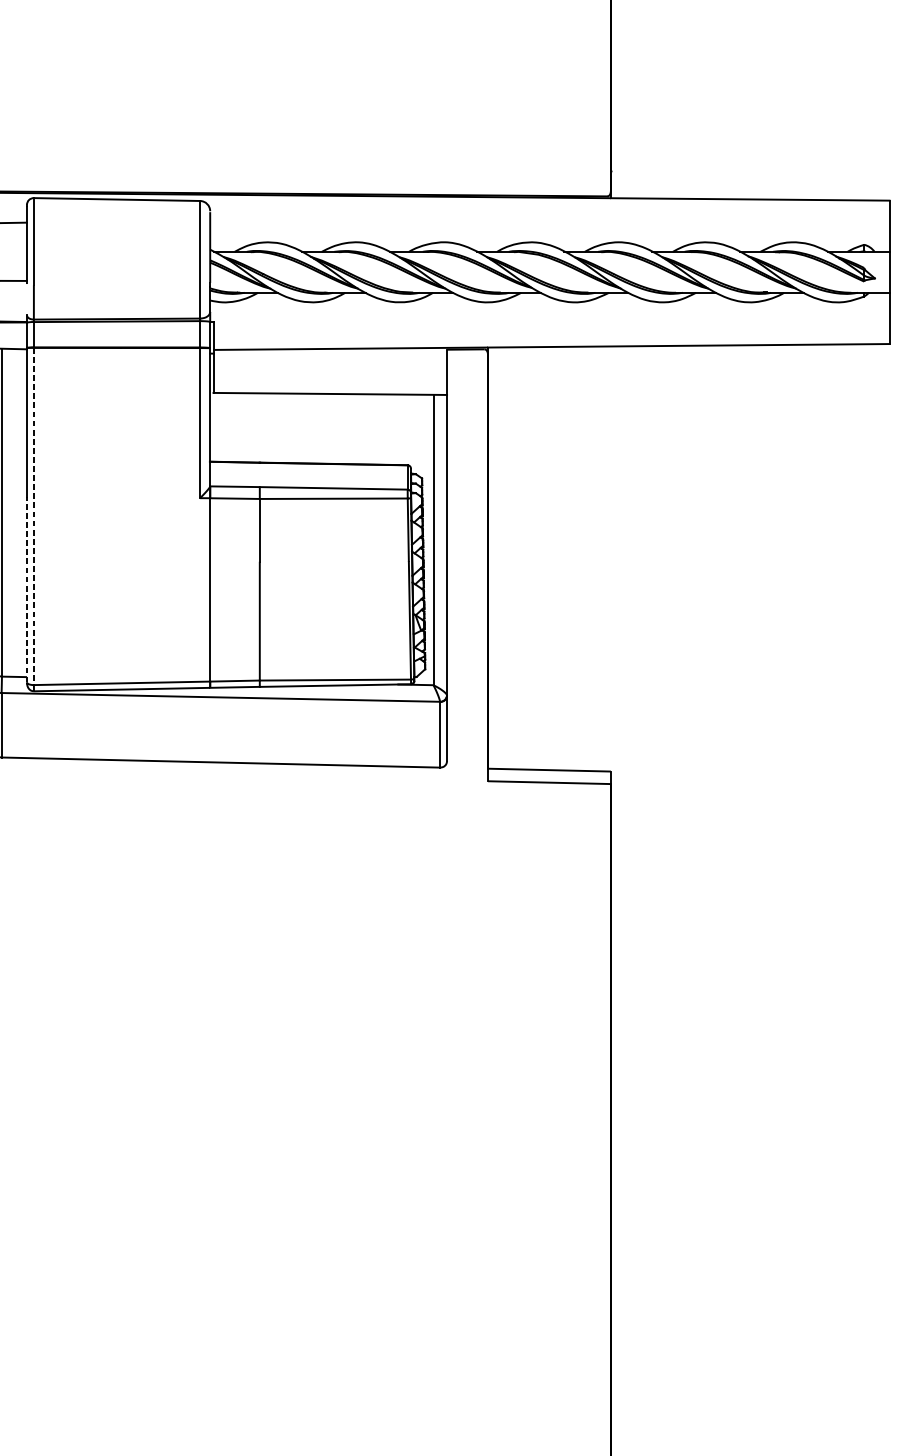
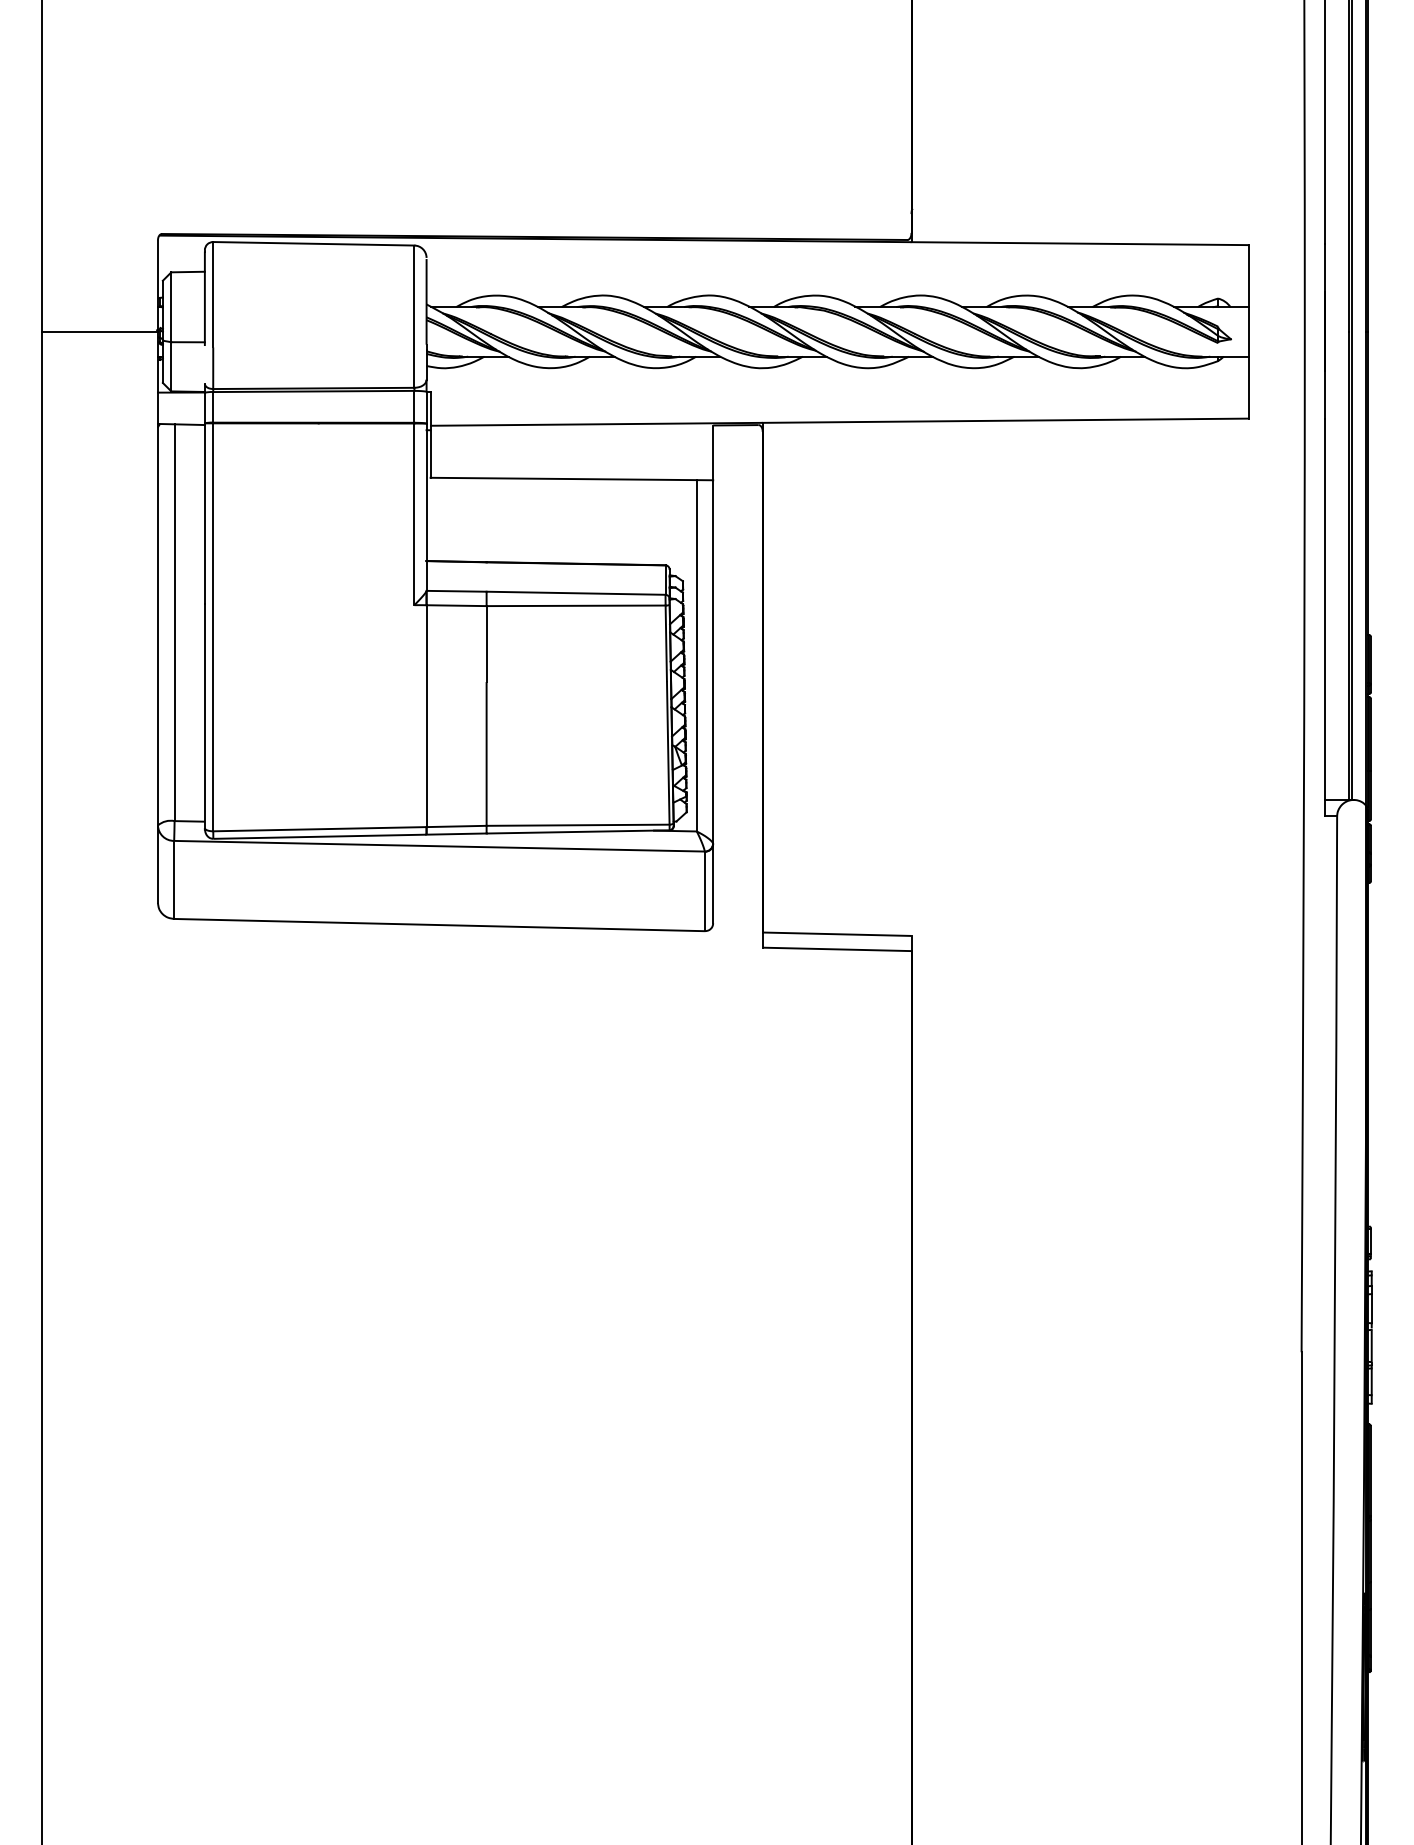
line: (34, 516) -> (213, 627), dashed -> solid
line: (26, 590) -> (204, 716), dashed -> solid

